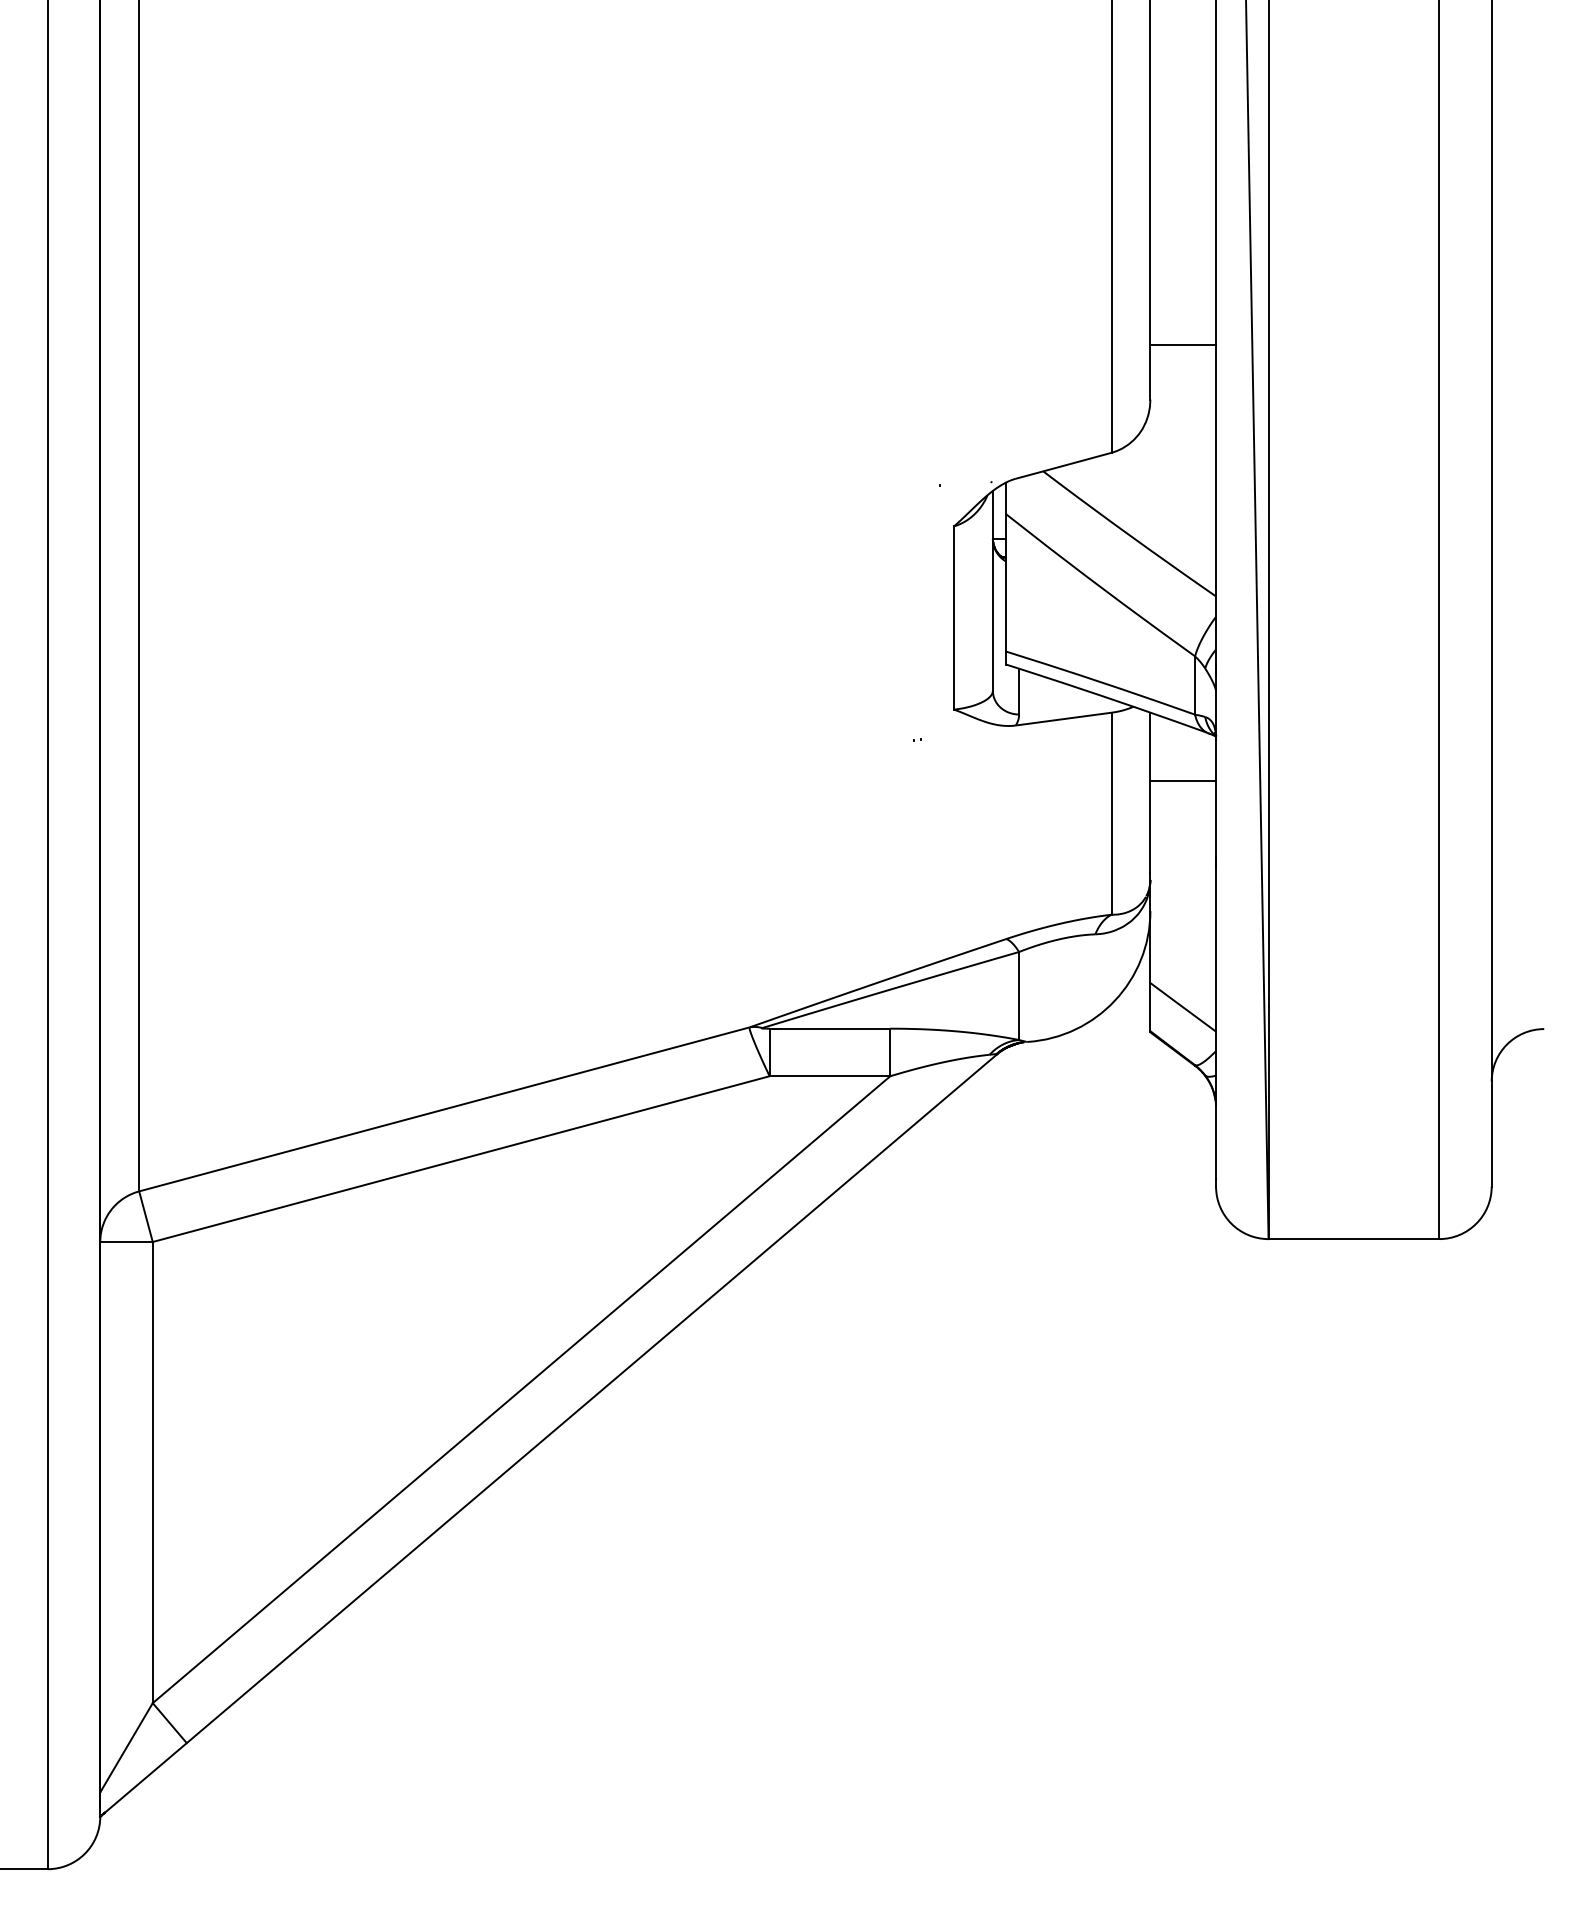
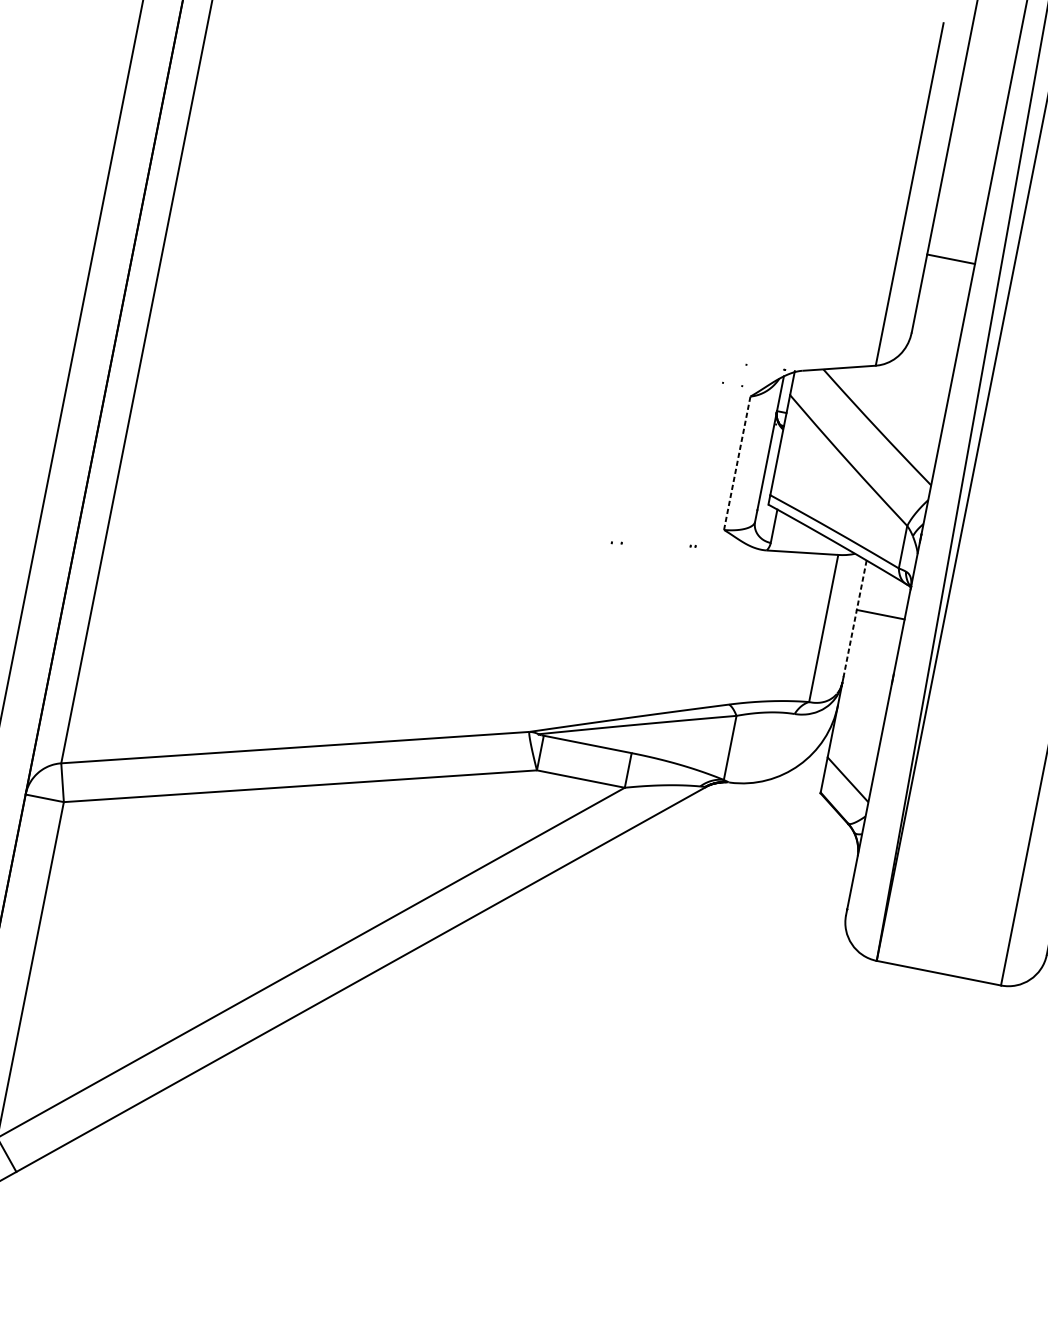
line: (1183, 345) -> (951, 259), moved
line: (953, 618) -> (736, 463), solid -> dashed
line: (1150, 793) -> (855, 619), solid -> dashed

